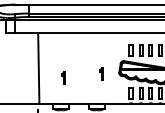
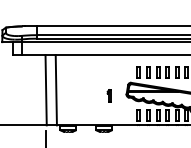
line: (48, 68) -> (55, 90), added
part: (63, 77) -> (70, 99), removed

